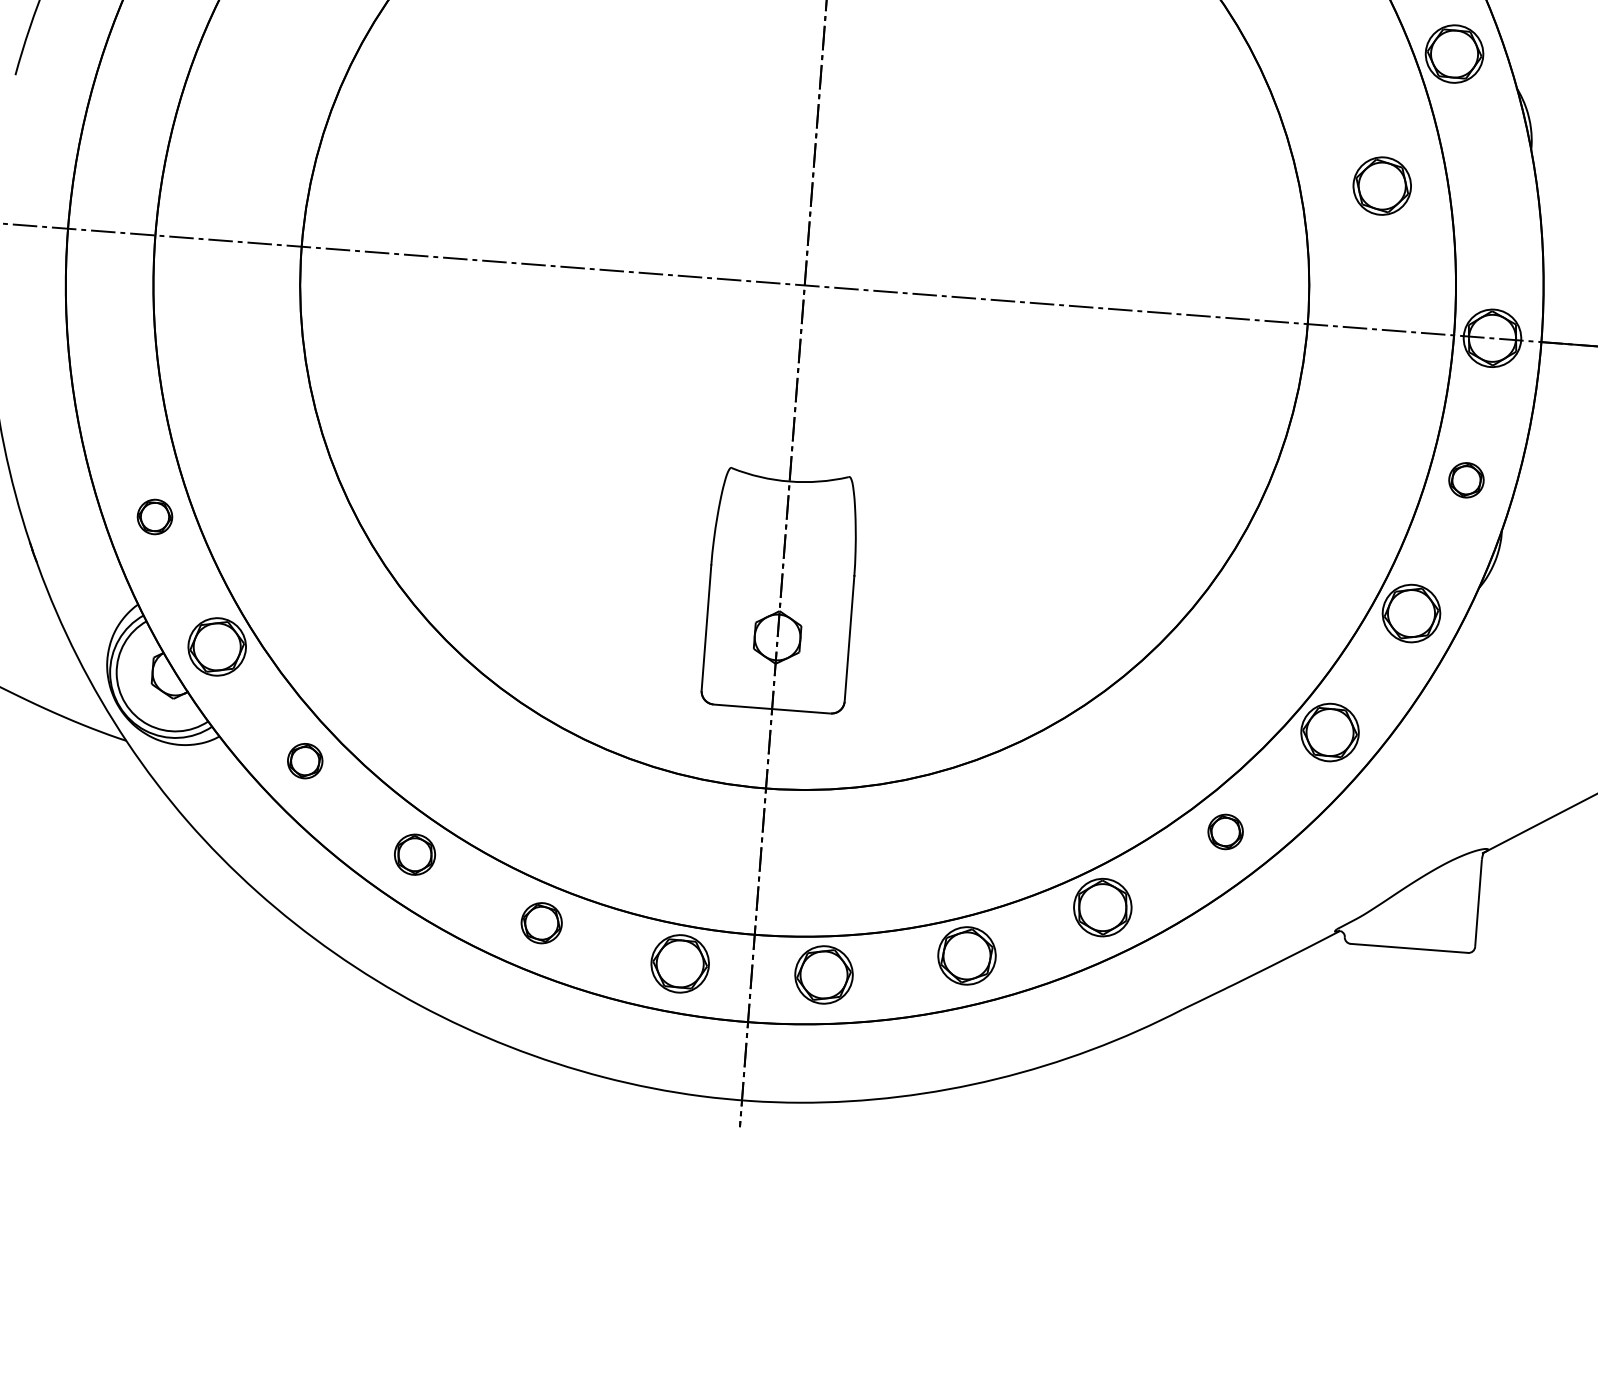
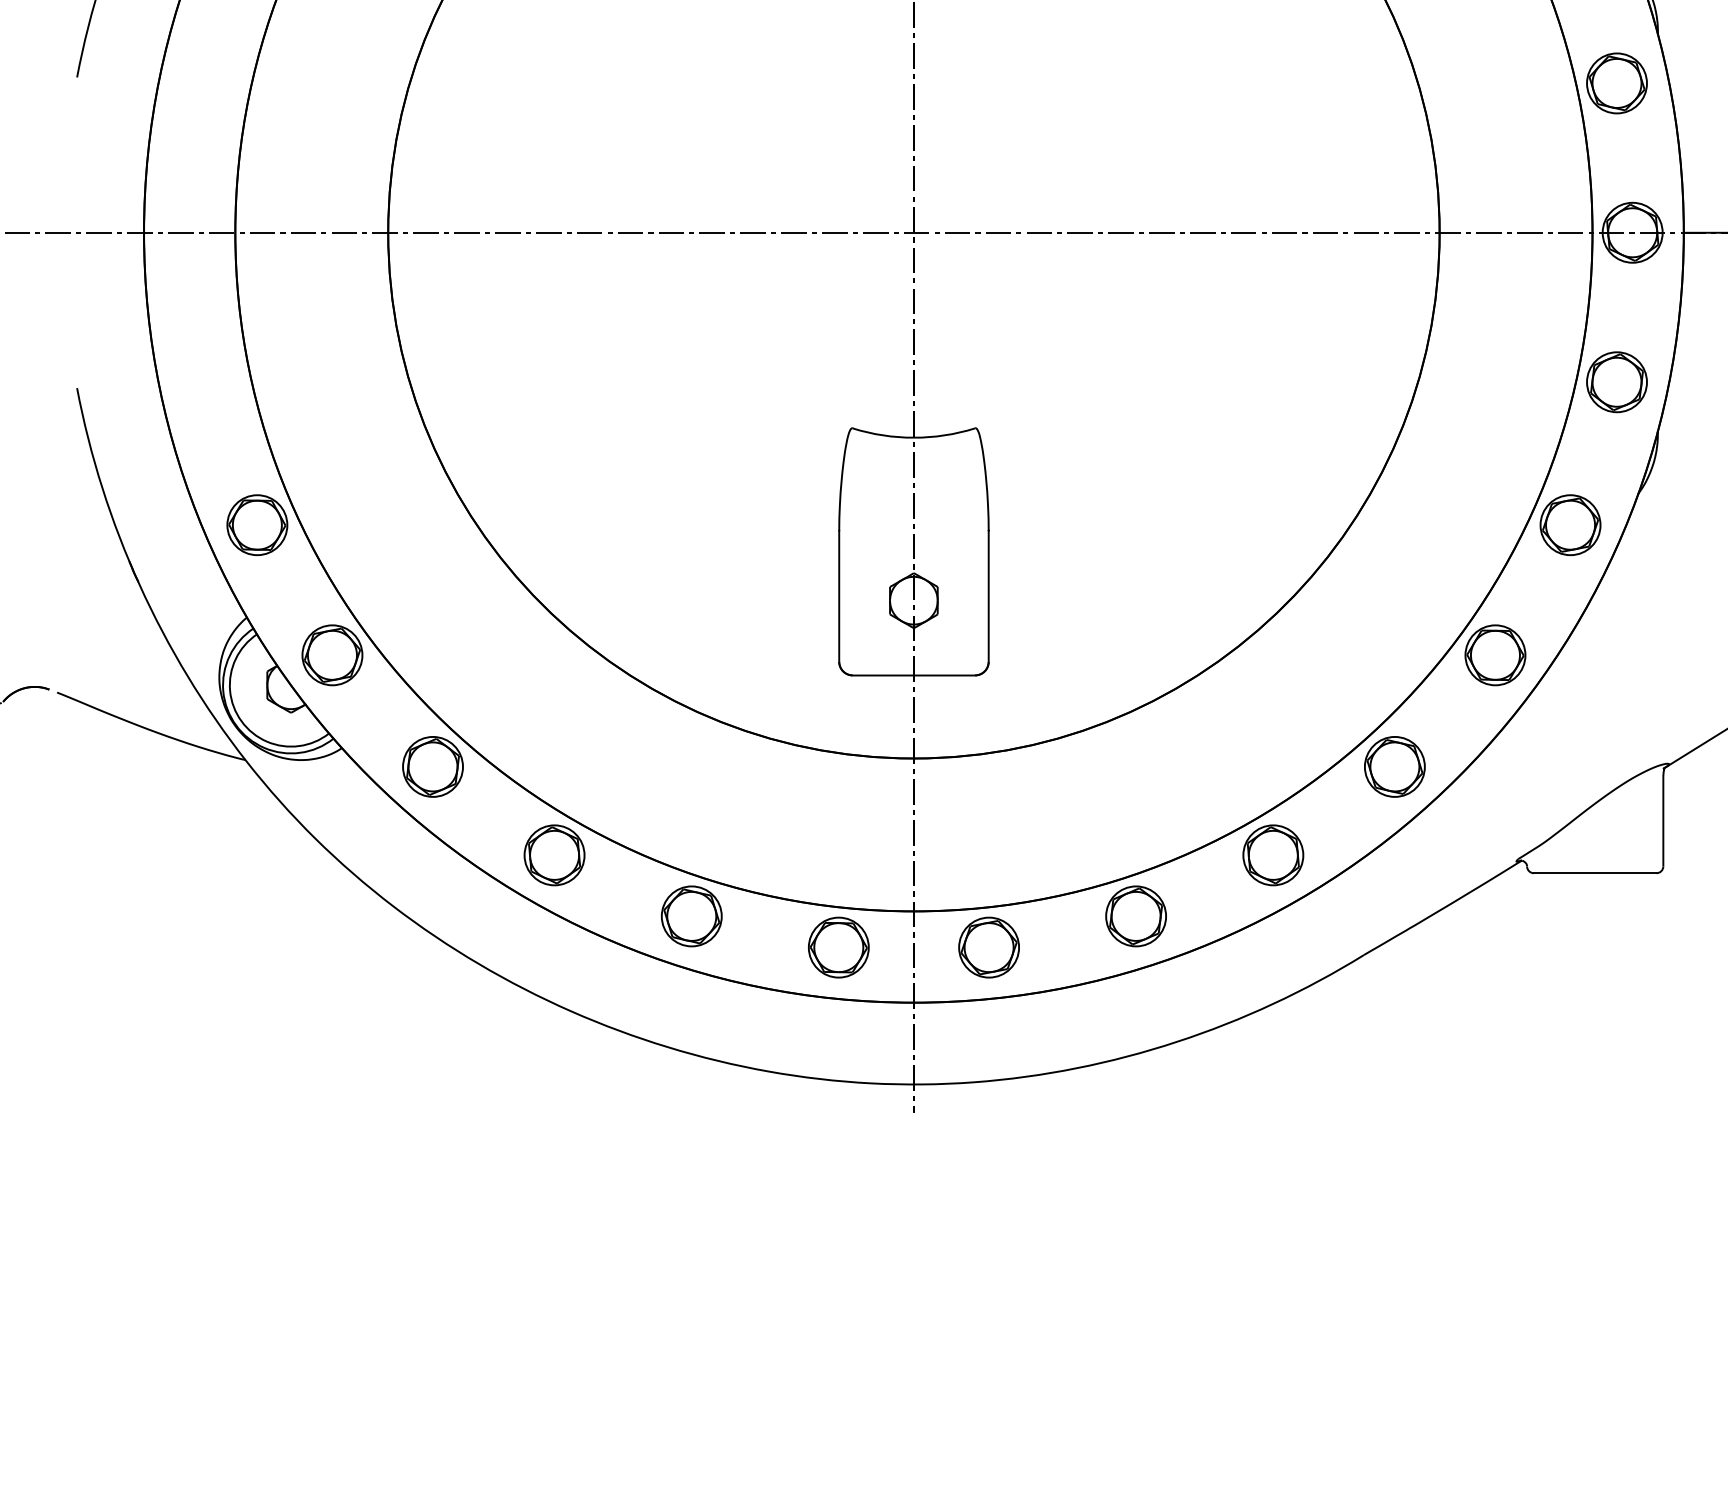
part: (1381, 186) -> (1616, 83), moved
part: (1465, 480) -> (1616, 382), size x1.67
part: (155, 517) -> (257, 525), size x1.67
part: (304, 760) -> (432, 766), size x1.67
part: (1225, 831) -> (1394, 766), size x1.67
part: (414, 854) -> (554, 855), size x1.43
part: (541, 923) -> (691, 916), size x1.43

